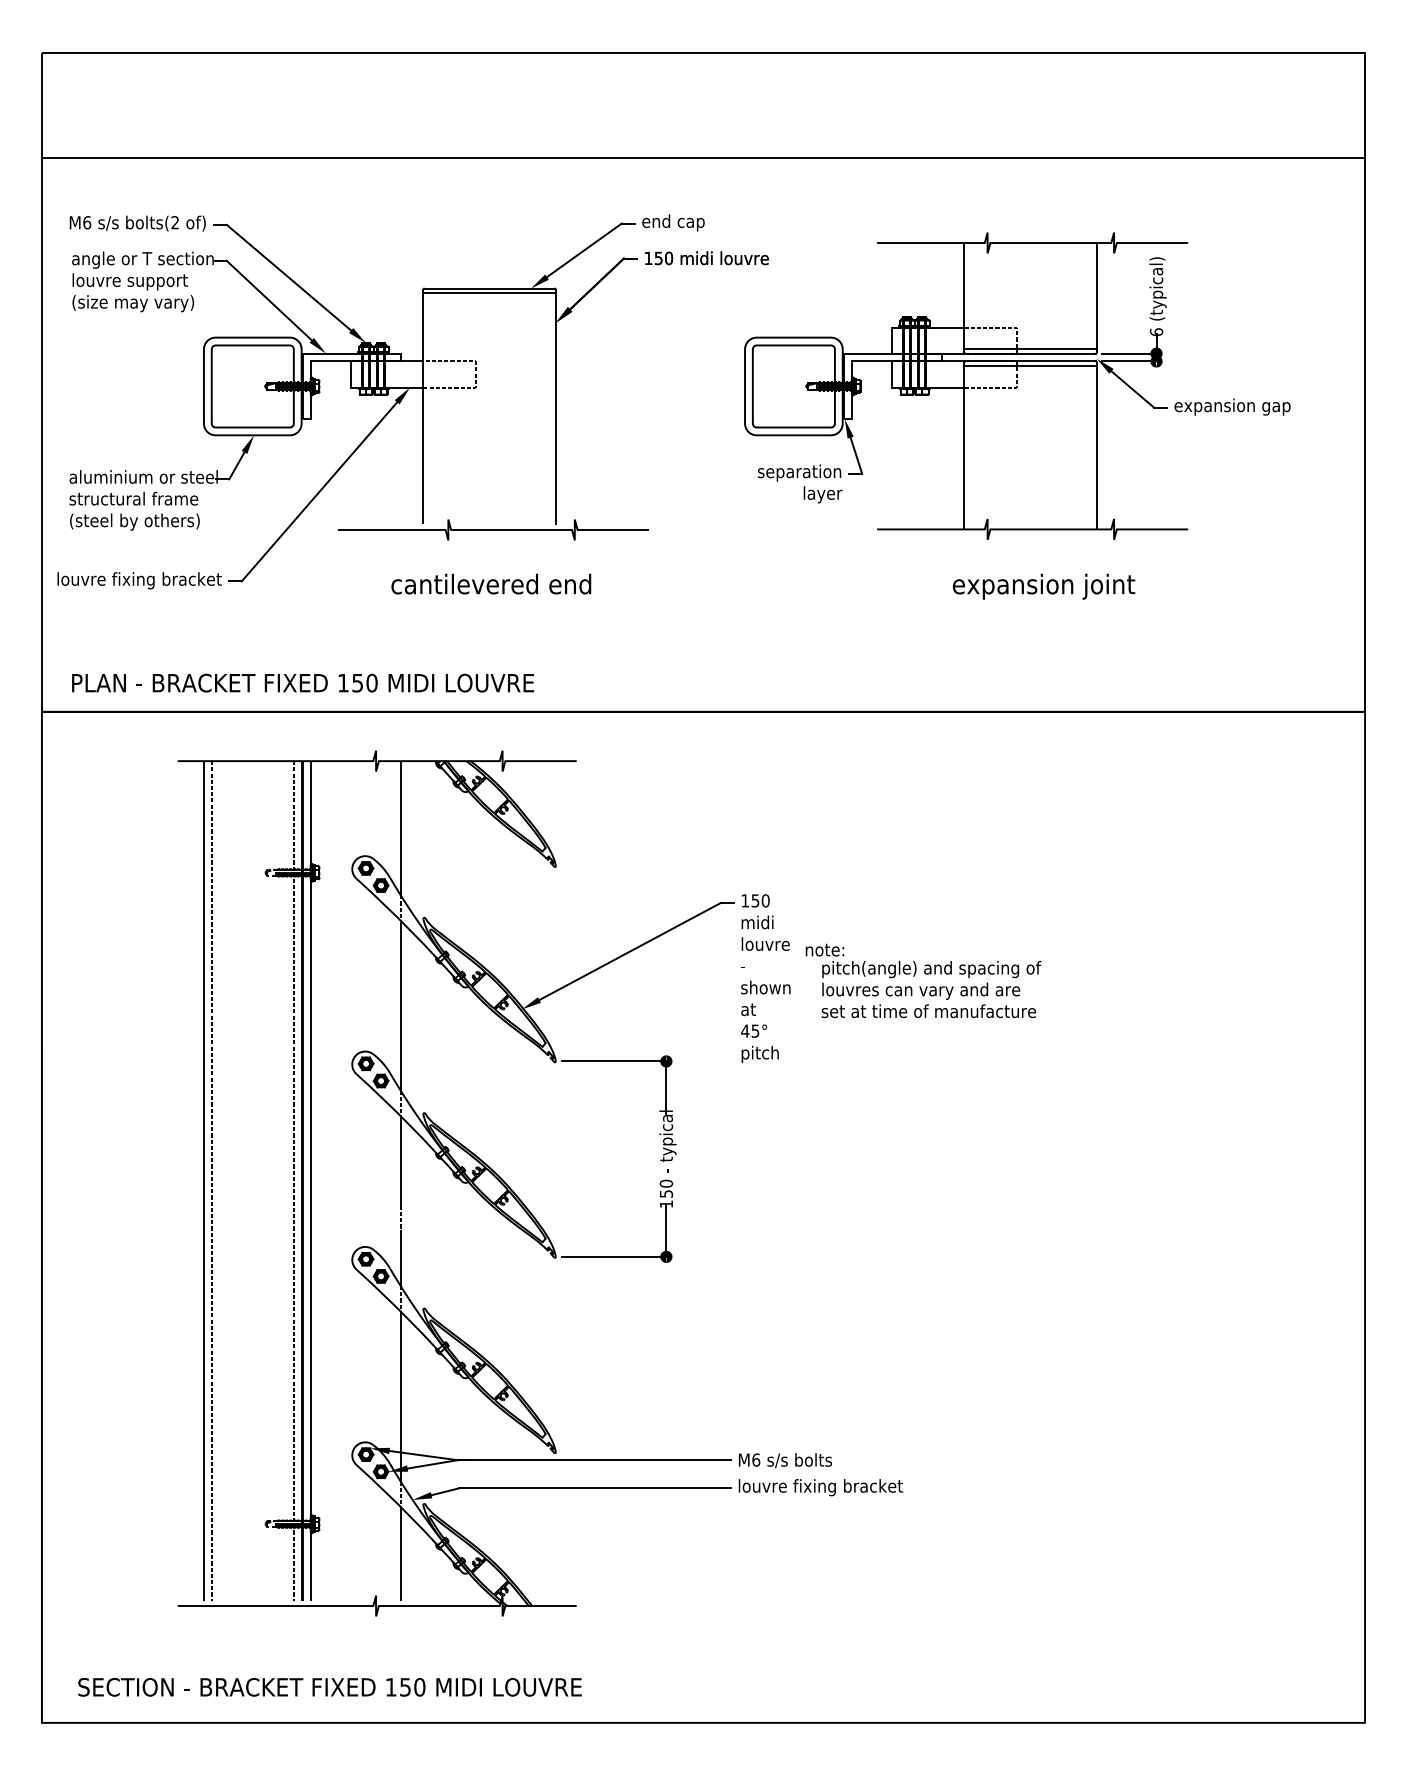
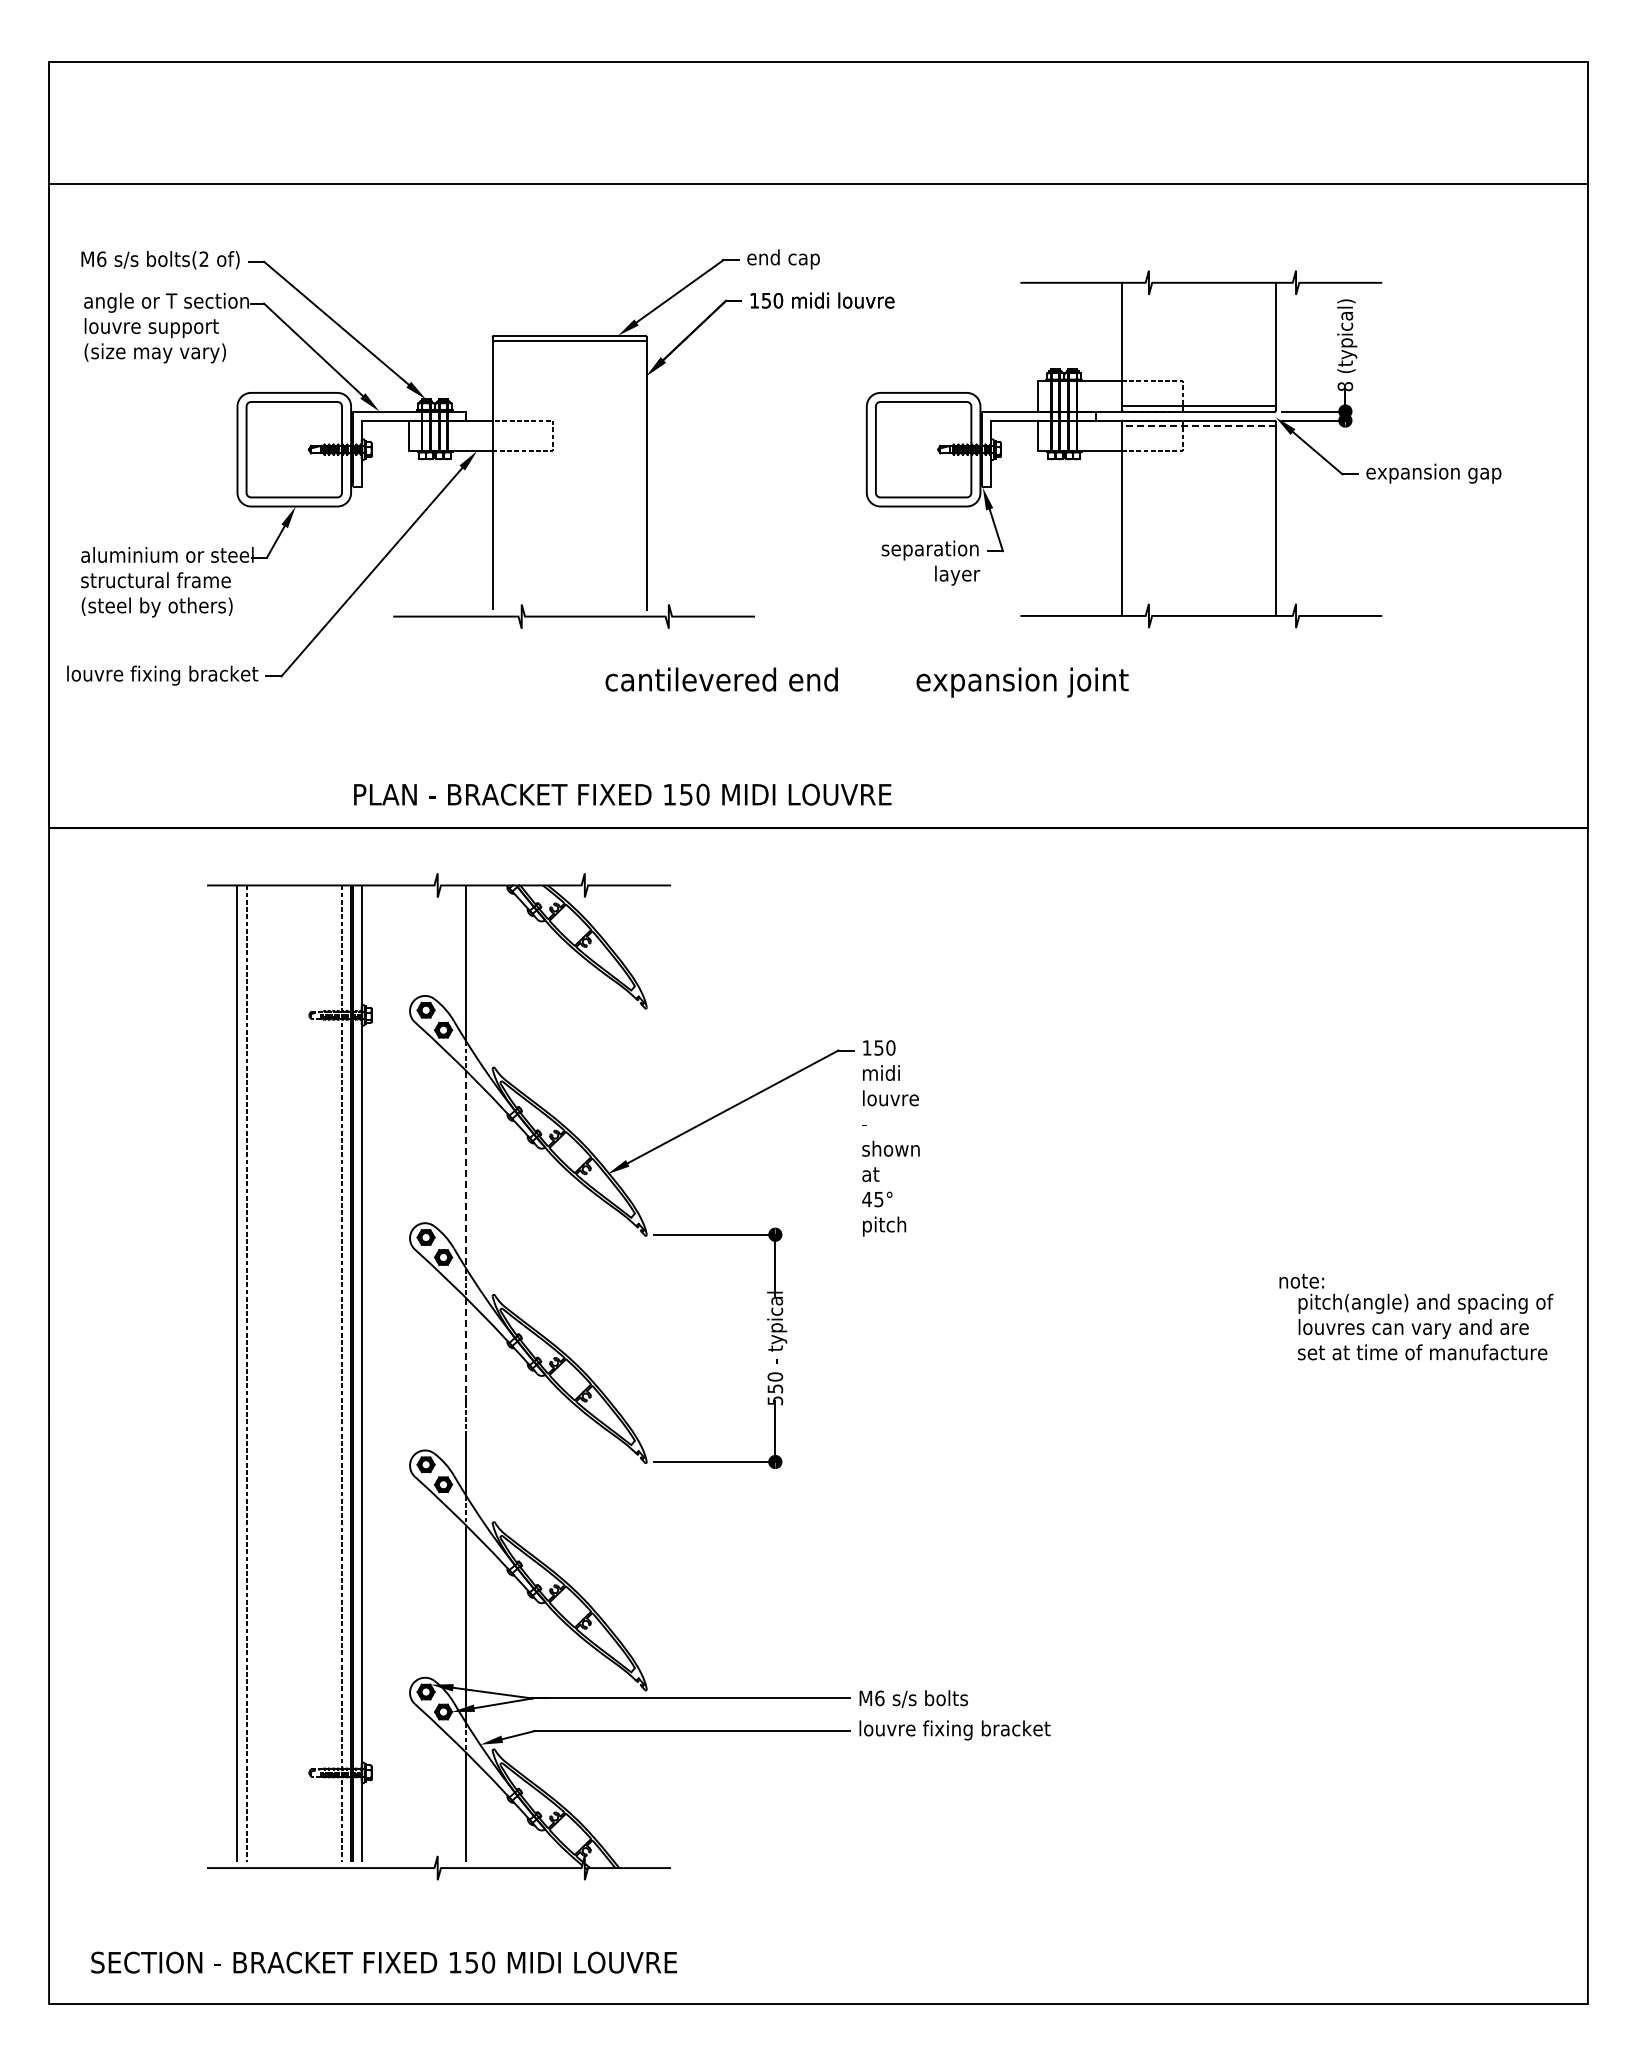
text: (1155, 332) -> (1344, 386), 6 -> 8
line: (1030, 365) -> (1198, 425), solid -> dashed
text: (491, 584) -> (721, 679), moved
text: (1043, 586) -> (1022, 682), moved
text: (302, 682) -> (622, 794), moved
text: (923, 981) -> (1416, 1317), moved
line: (400, 1005) -> (466, 1169), solid -> dashed
line: (400, 1158) -> (466, 1347), solid -> dashed
text: (666, 1203) -> (775, 1400), 150 -> 550

